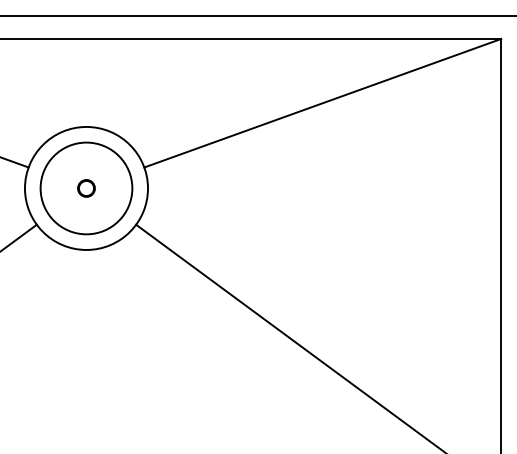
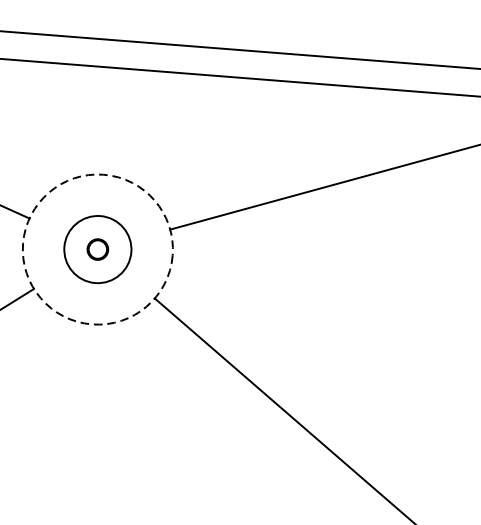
circle: (86, 187) -> (97, 248), solid -> dashed
circle: (86, 188) -> (97, 249), size x0.6

